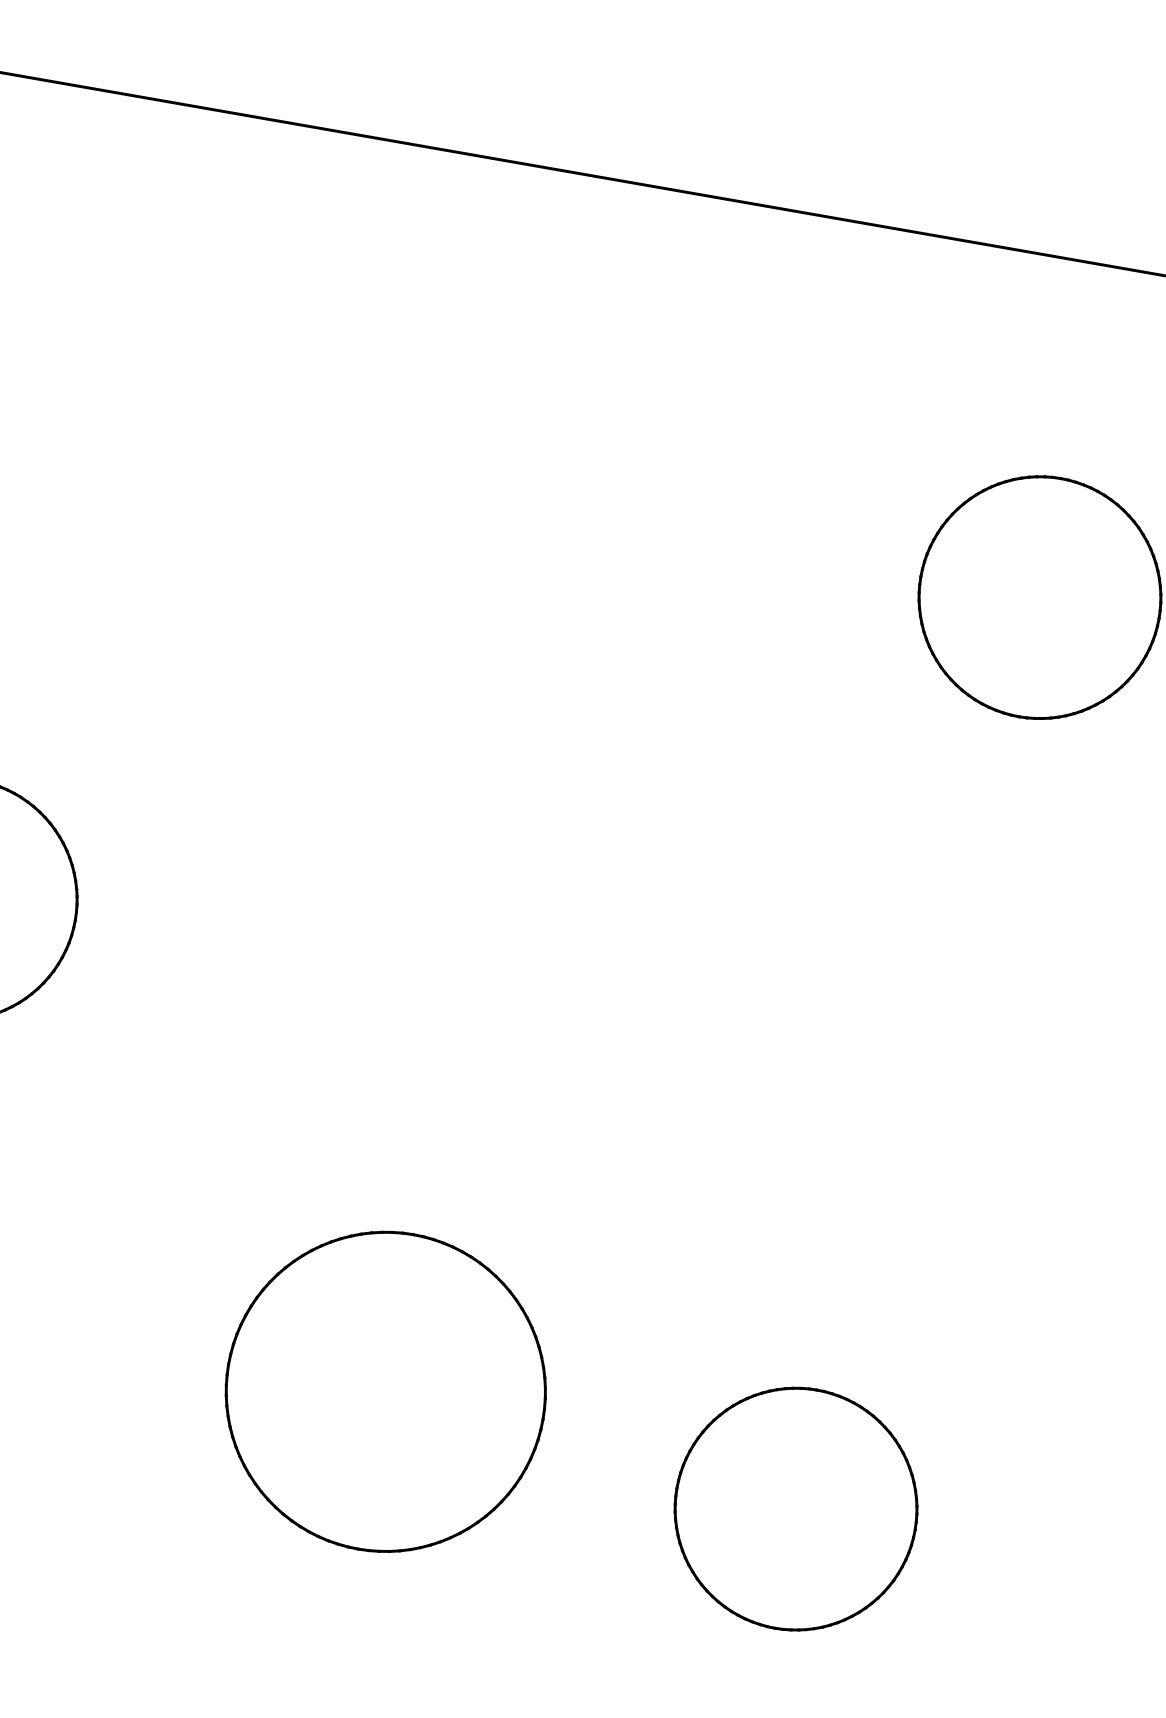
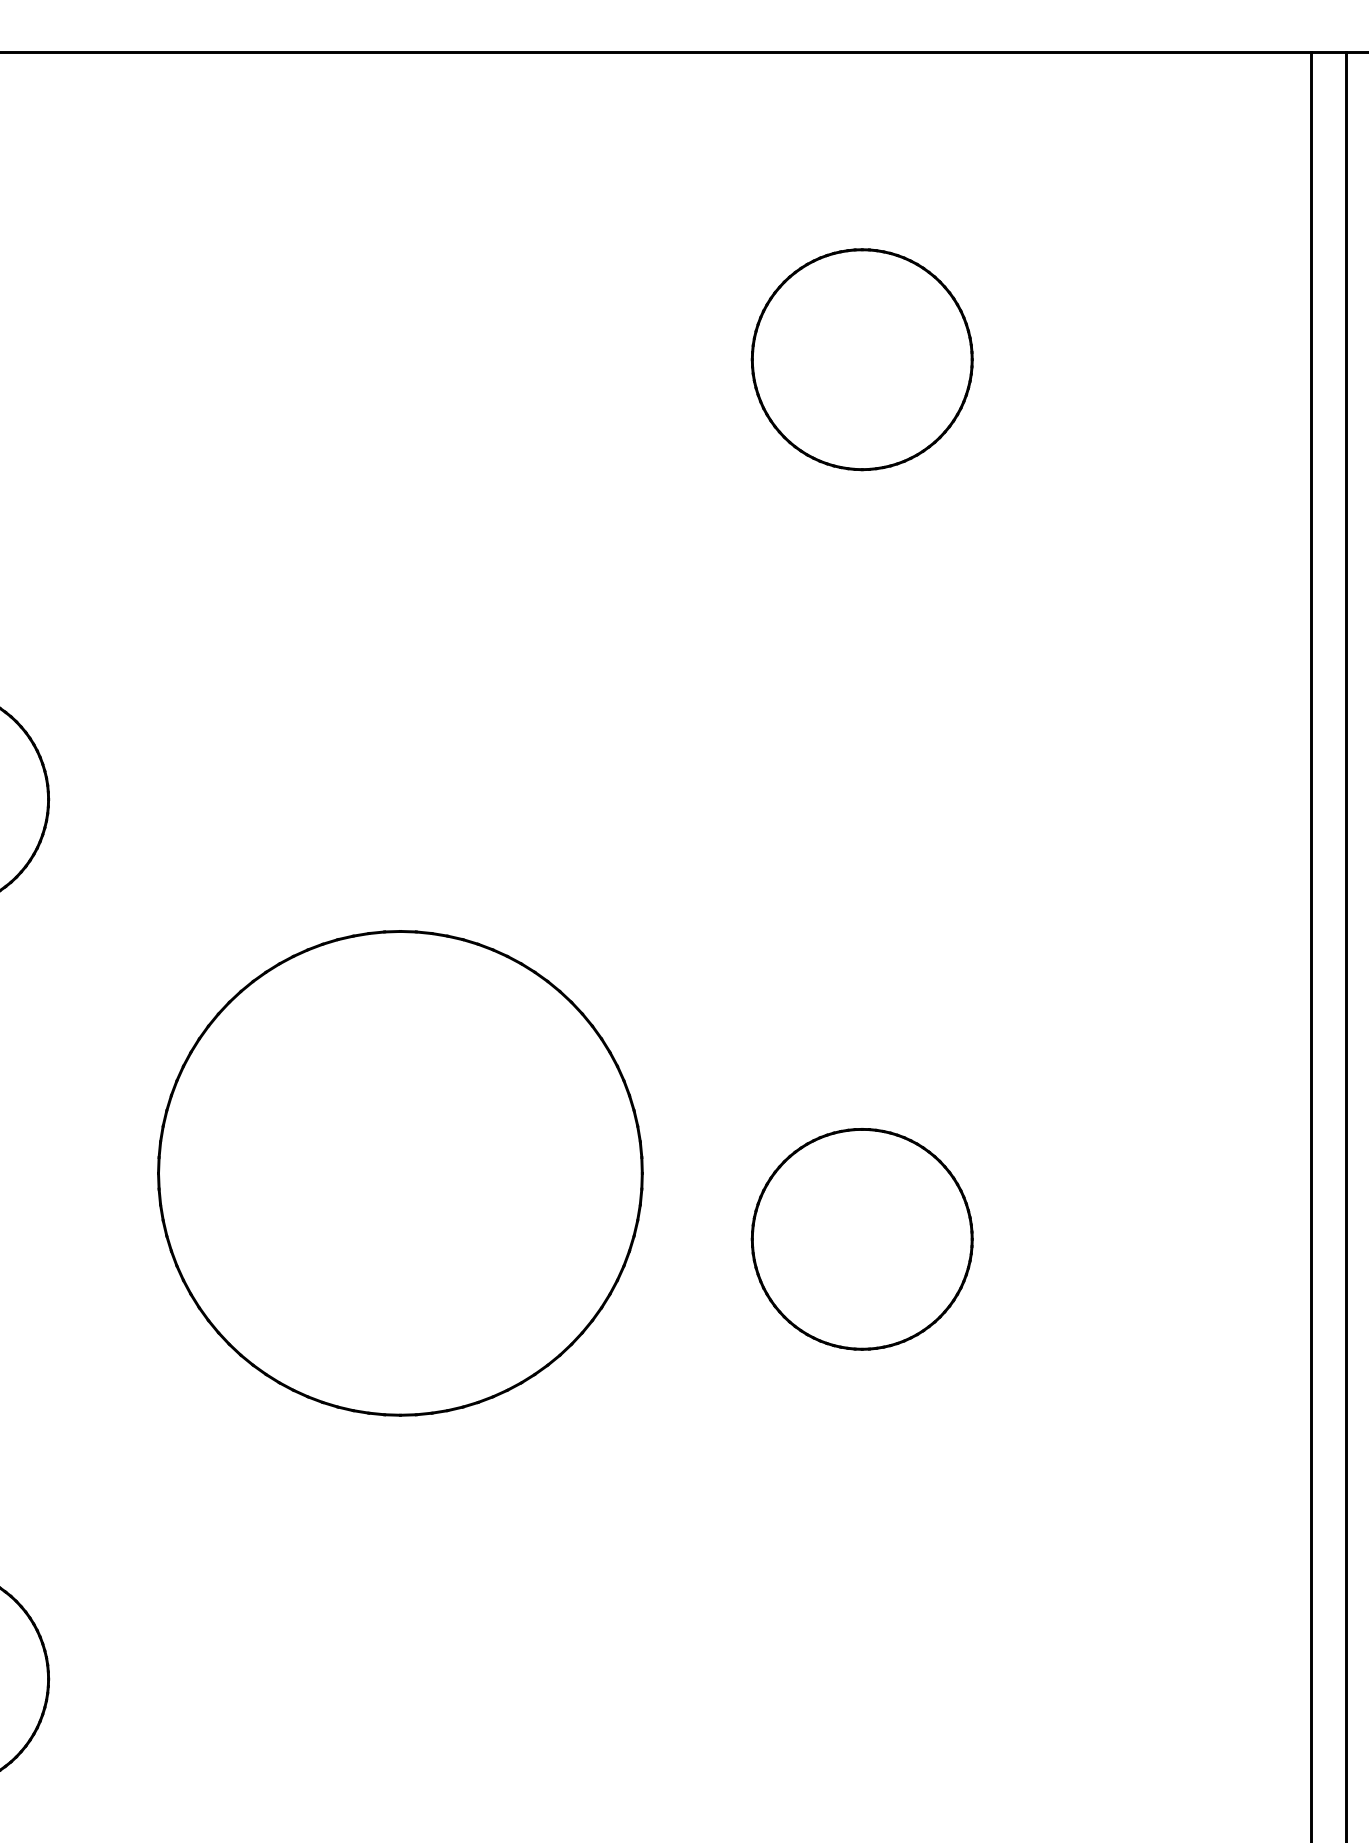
part: (385, 1391) -> (400, 1173), size x1.67
part: (795, 1509) -> (861, 1239), moved

